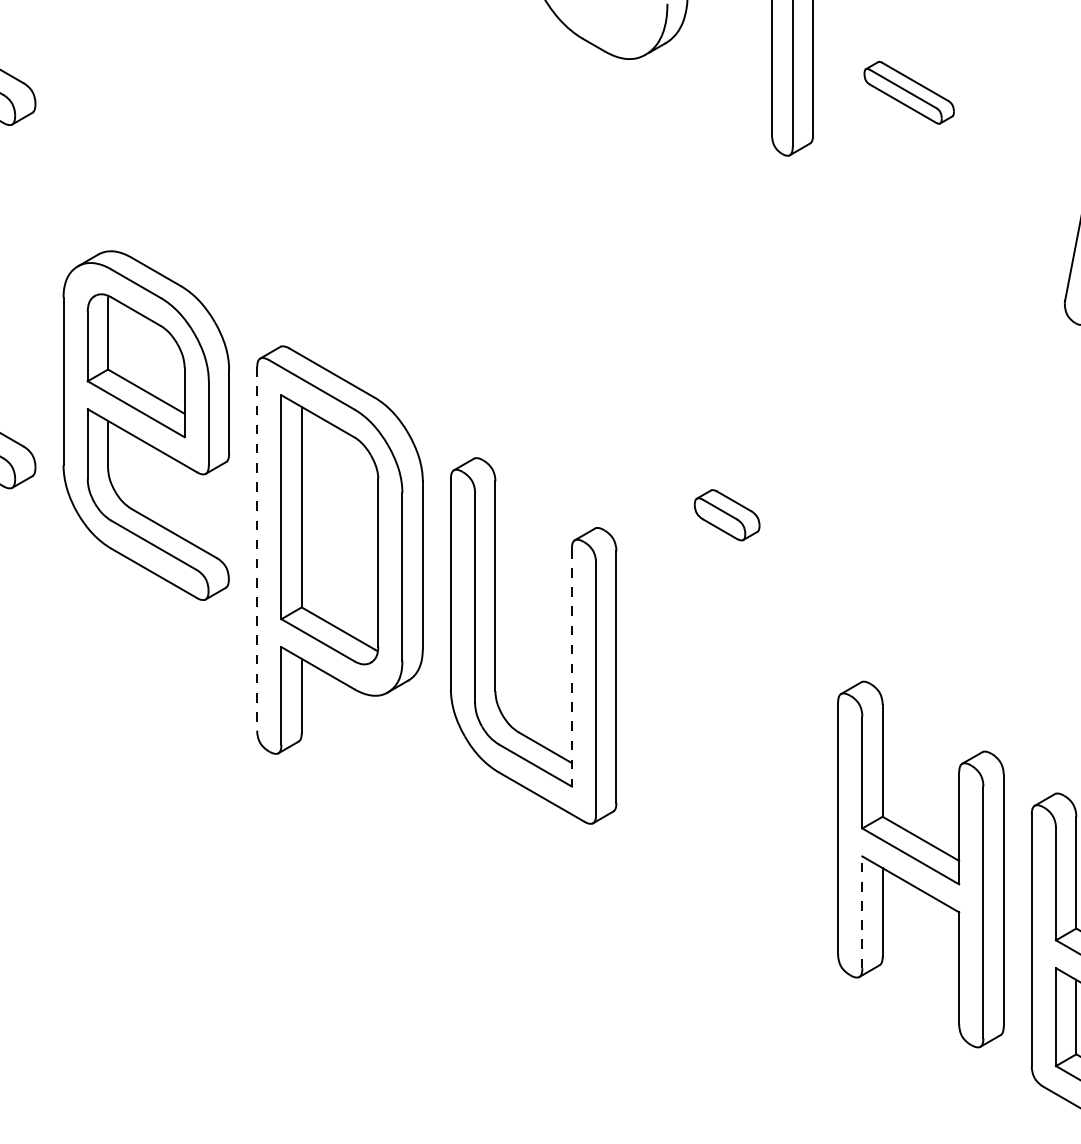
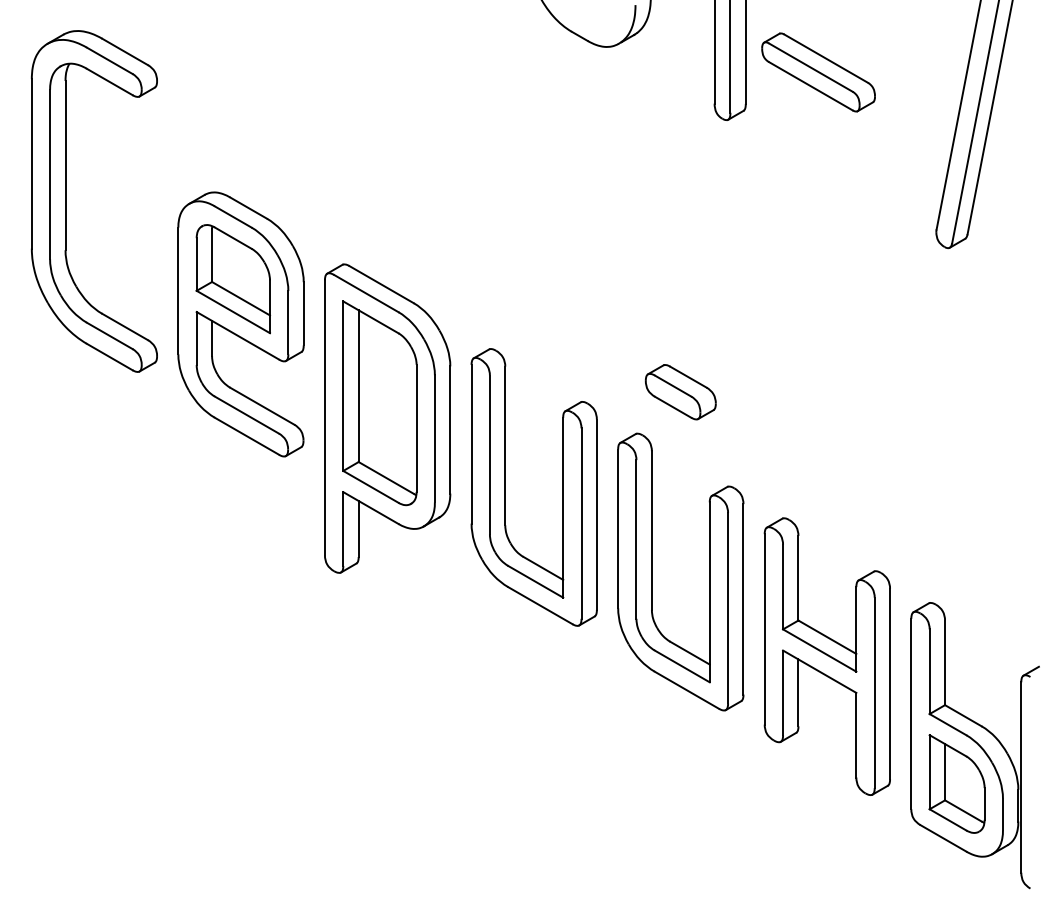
part: (909, 92) -> (818, 72), size x1.67
part: (726, 515) -> (680, 392), size x1.43
line: (256, 548) -> (324, 417), dashed -> solid
line: (572, 667) -> (563, 507), dashed -> solid
part: (689, 751) -> (652, 571), added
line: (862, 911) -> (783, 692), dashed -> solid

